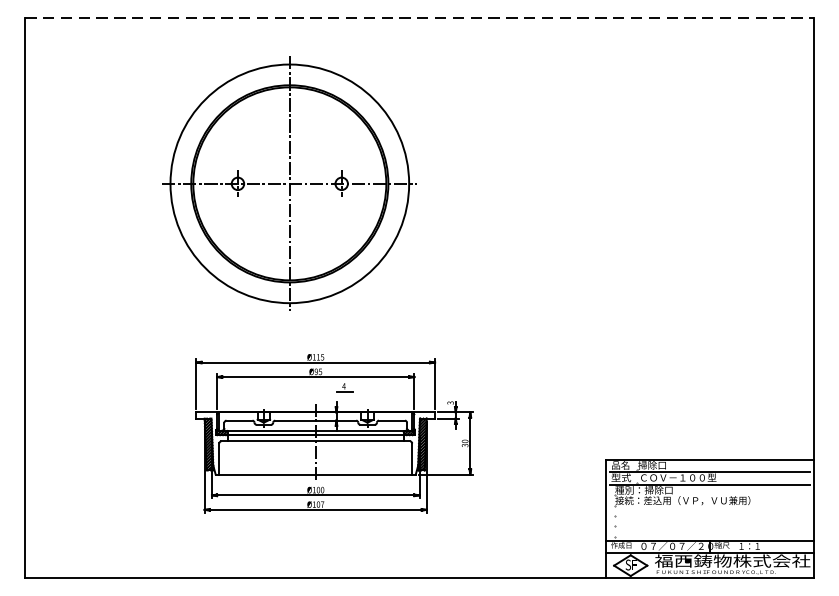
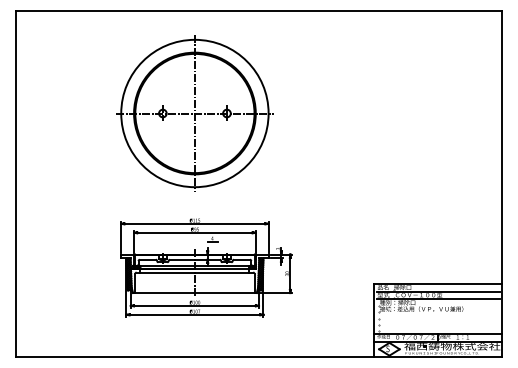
line: (420, 18) -> (259, 11), dashed -> solid
part: (289, 183) -> (194, 113), moved

